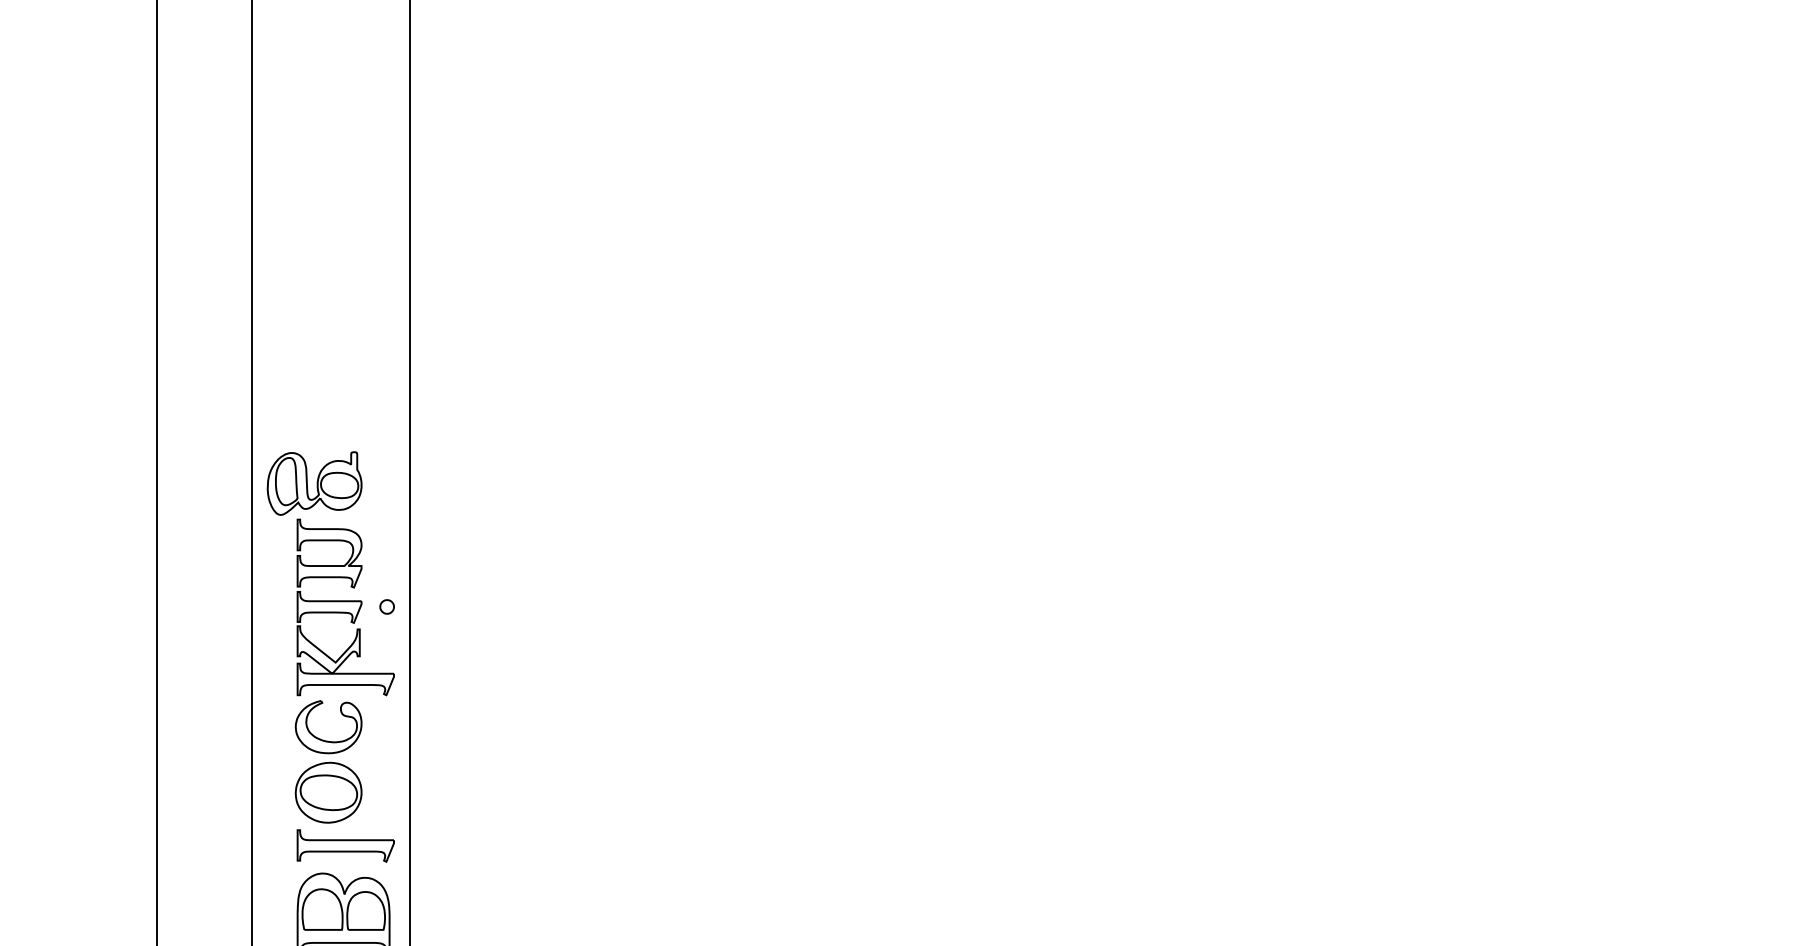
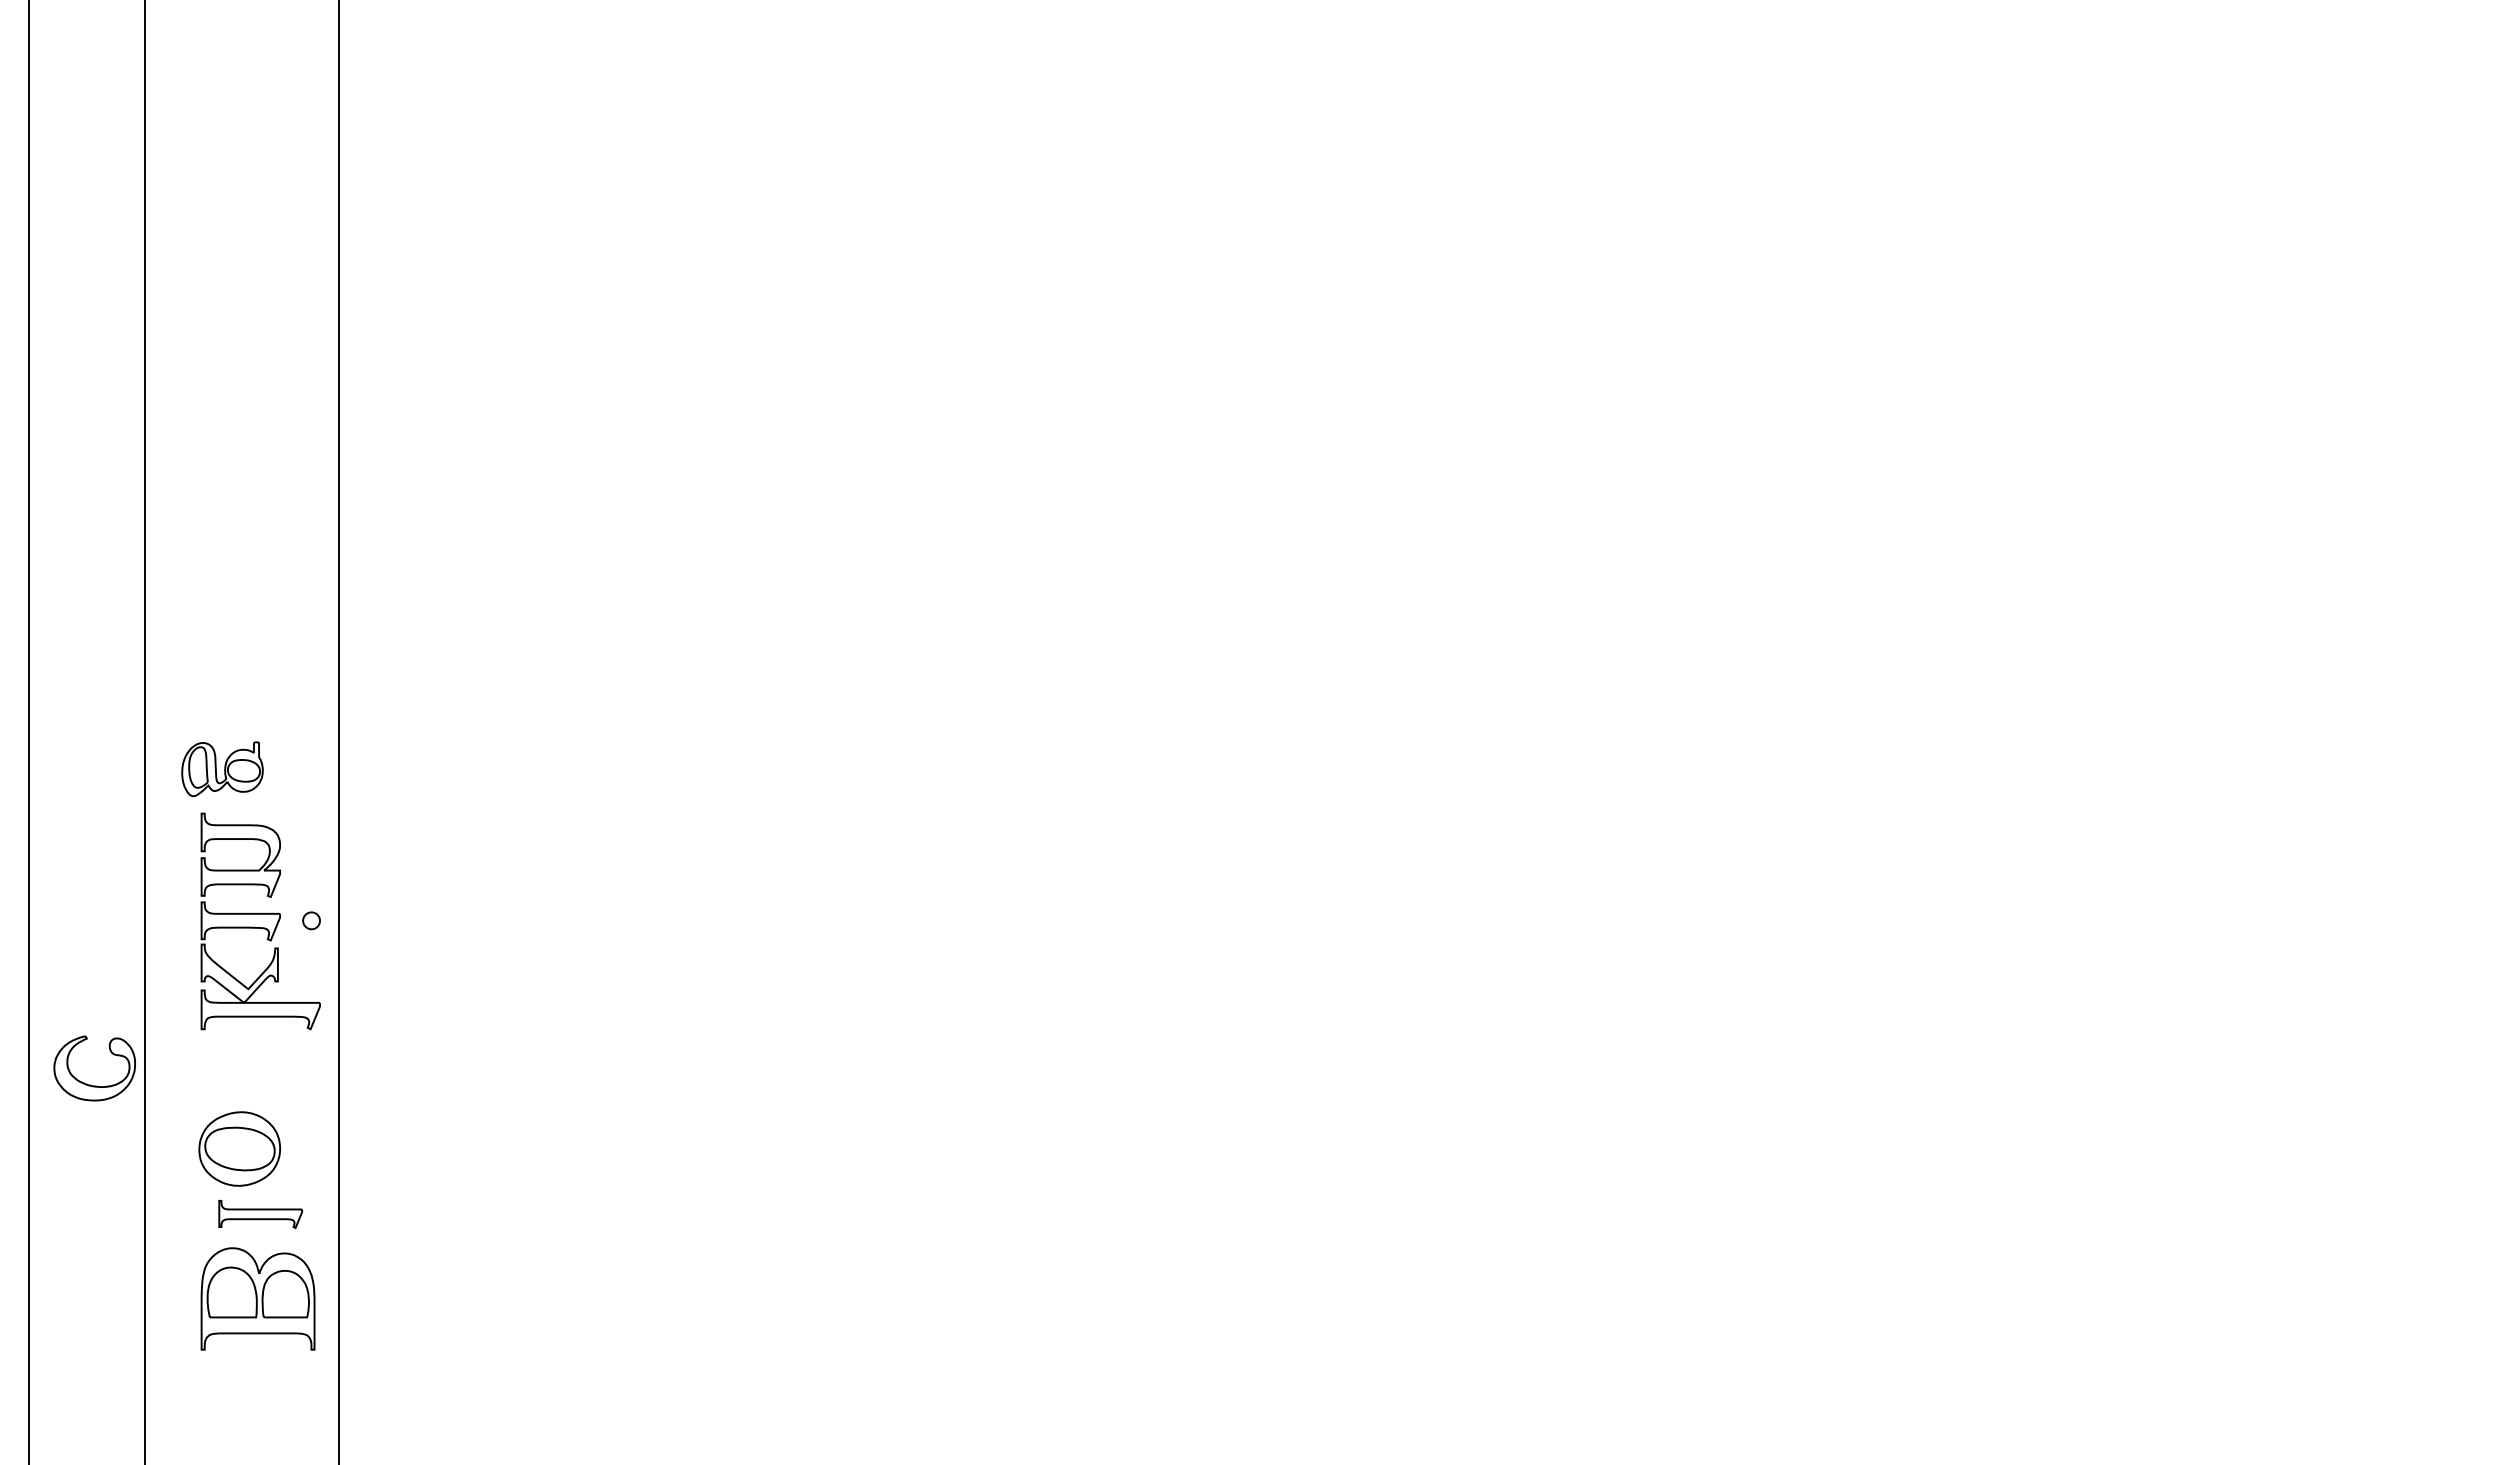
part: (314, 482) -> (222, 768), size x0.7
part: (325, 740) -> (90, 1084), moved
part: (345, 846) -> (260, 1214), size x0.7

